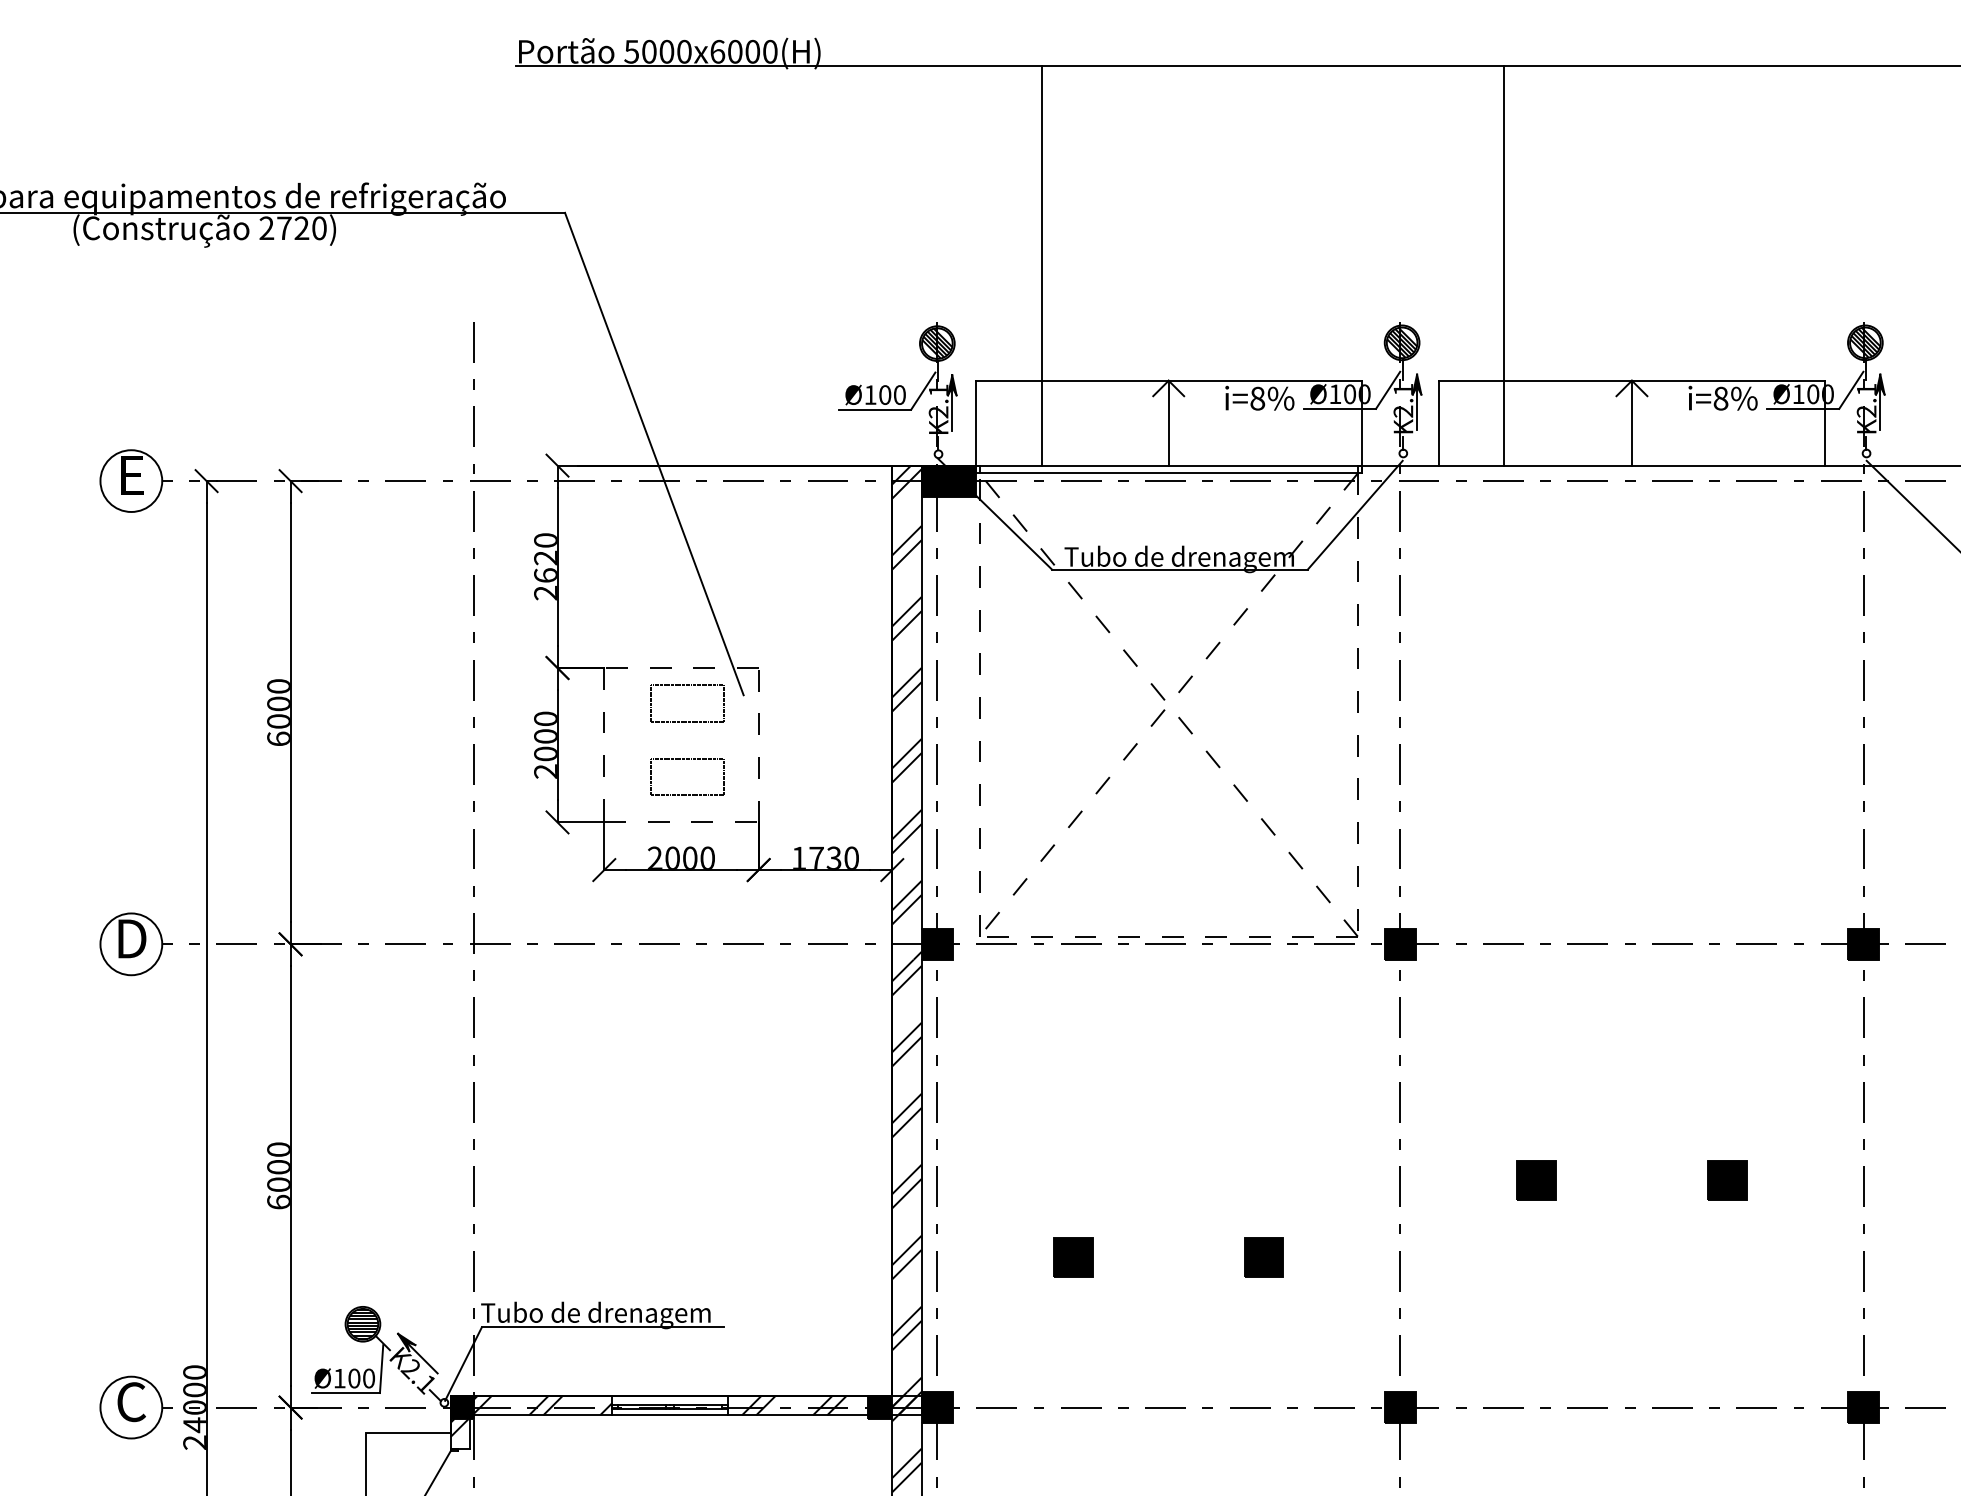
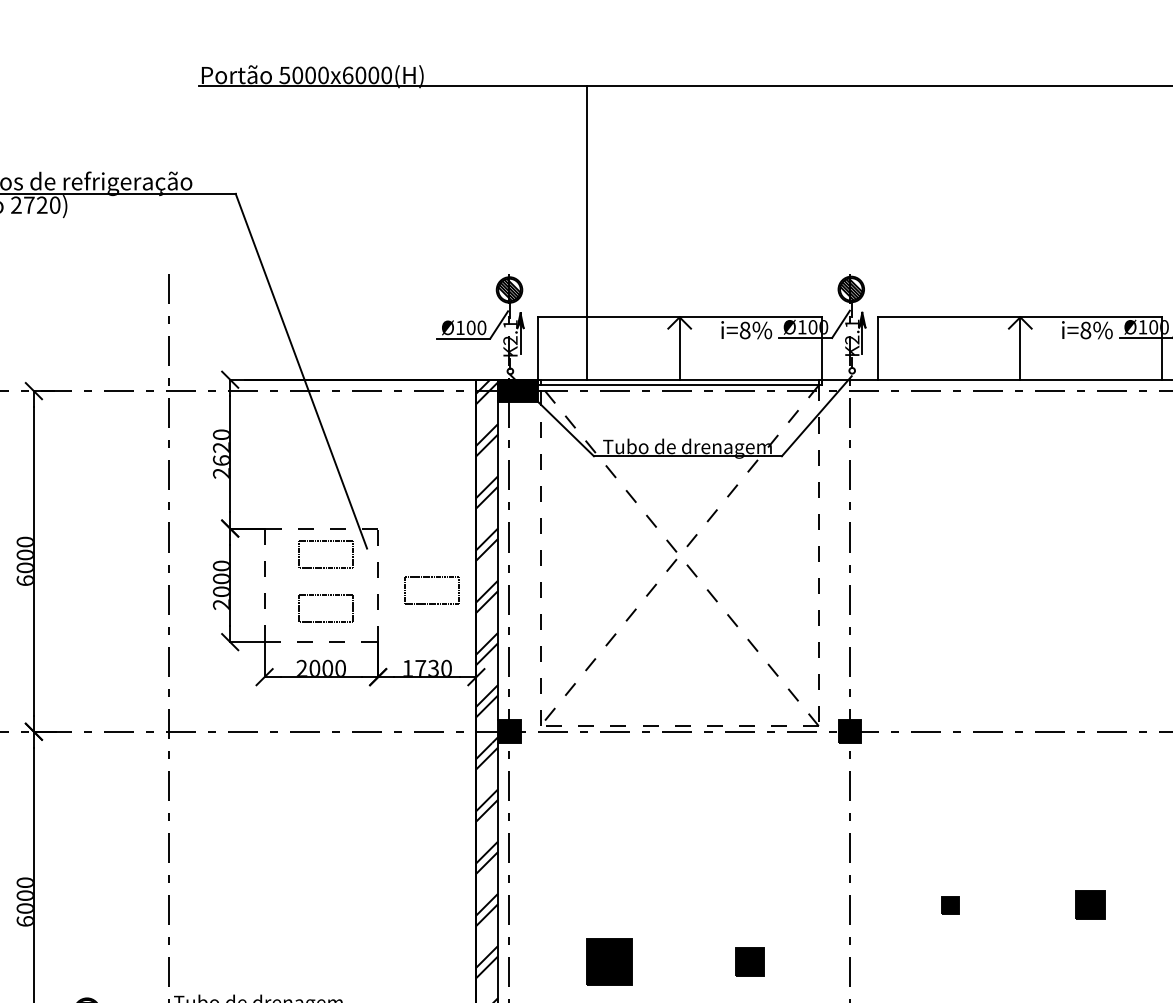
line: (1503, 265) -> (925, 232), removed
part: (831, 734) -> (431, 577), added
part: (1536, 1180) -> (950, 905), size x0.6
part: (1073, 1257) -> (609, 962), size x1.6

